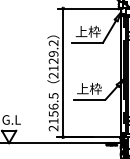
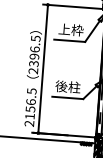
text: (53, 55) -> (34, 50), 2129.2 -> 2396.5
text: (88, 88) -> (67, 86), 上枠 -> 後柱

